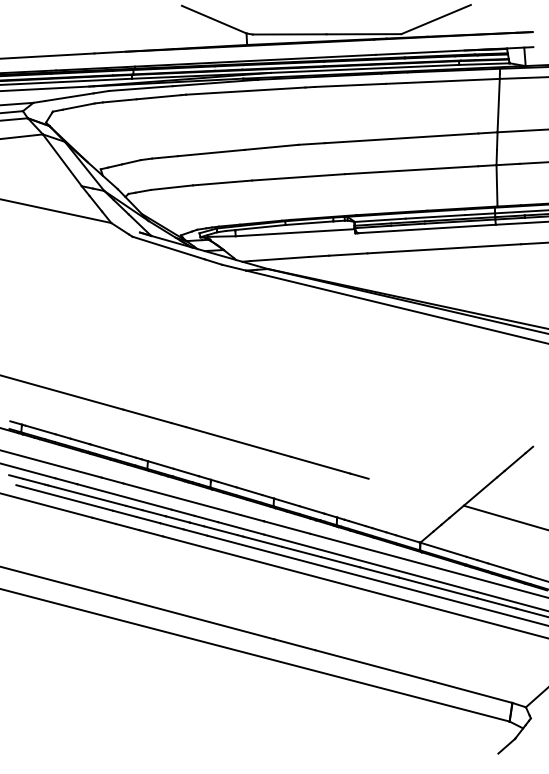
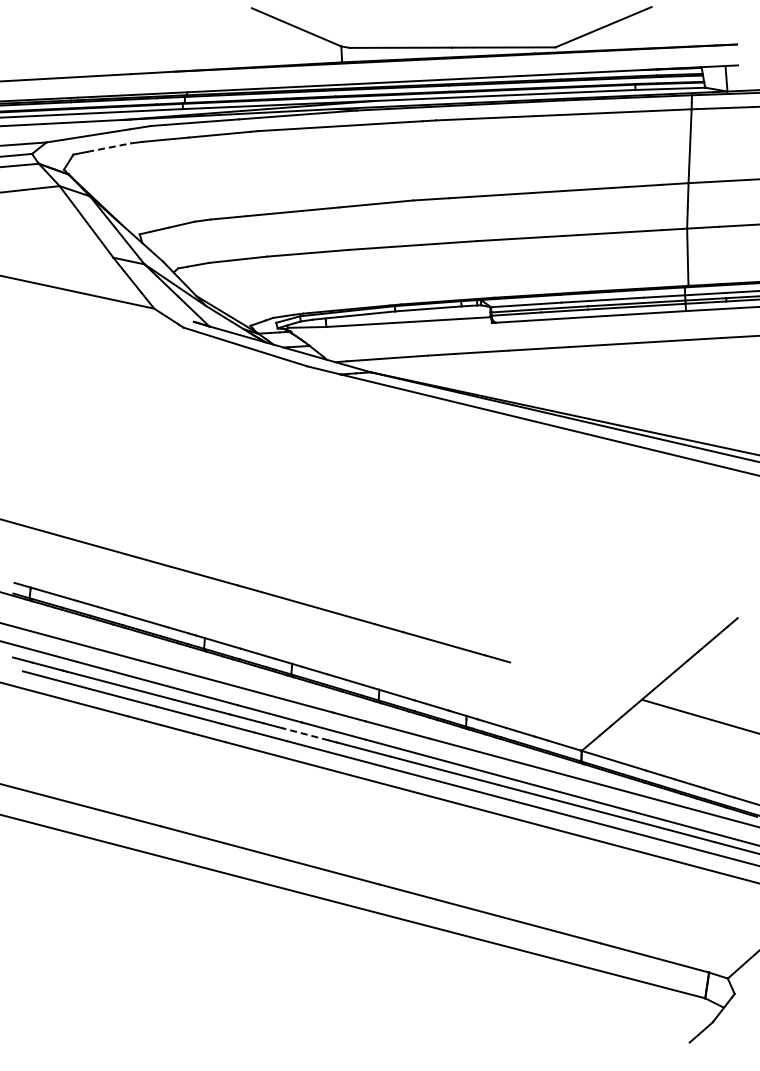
line: (78, 106) -> (109, 147), solid -> dashed
line: (220, 530) -> (305, 734), solid -> dashed

